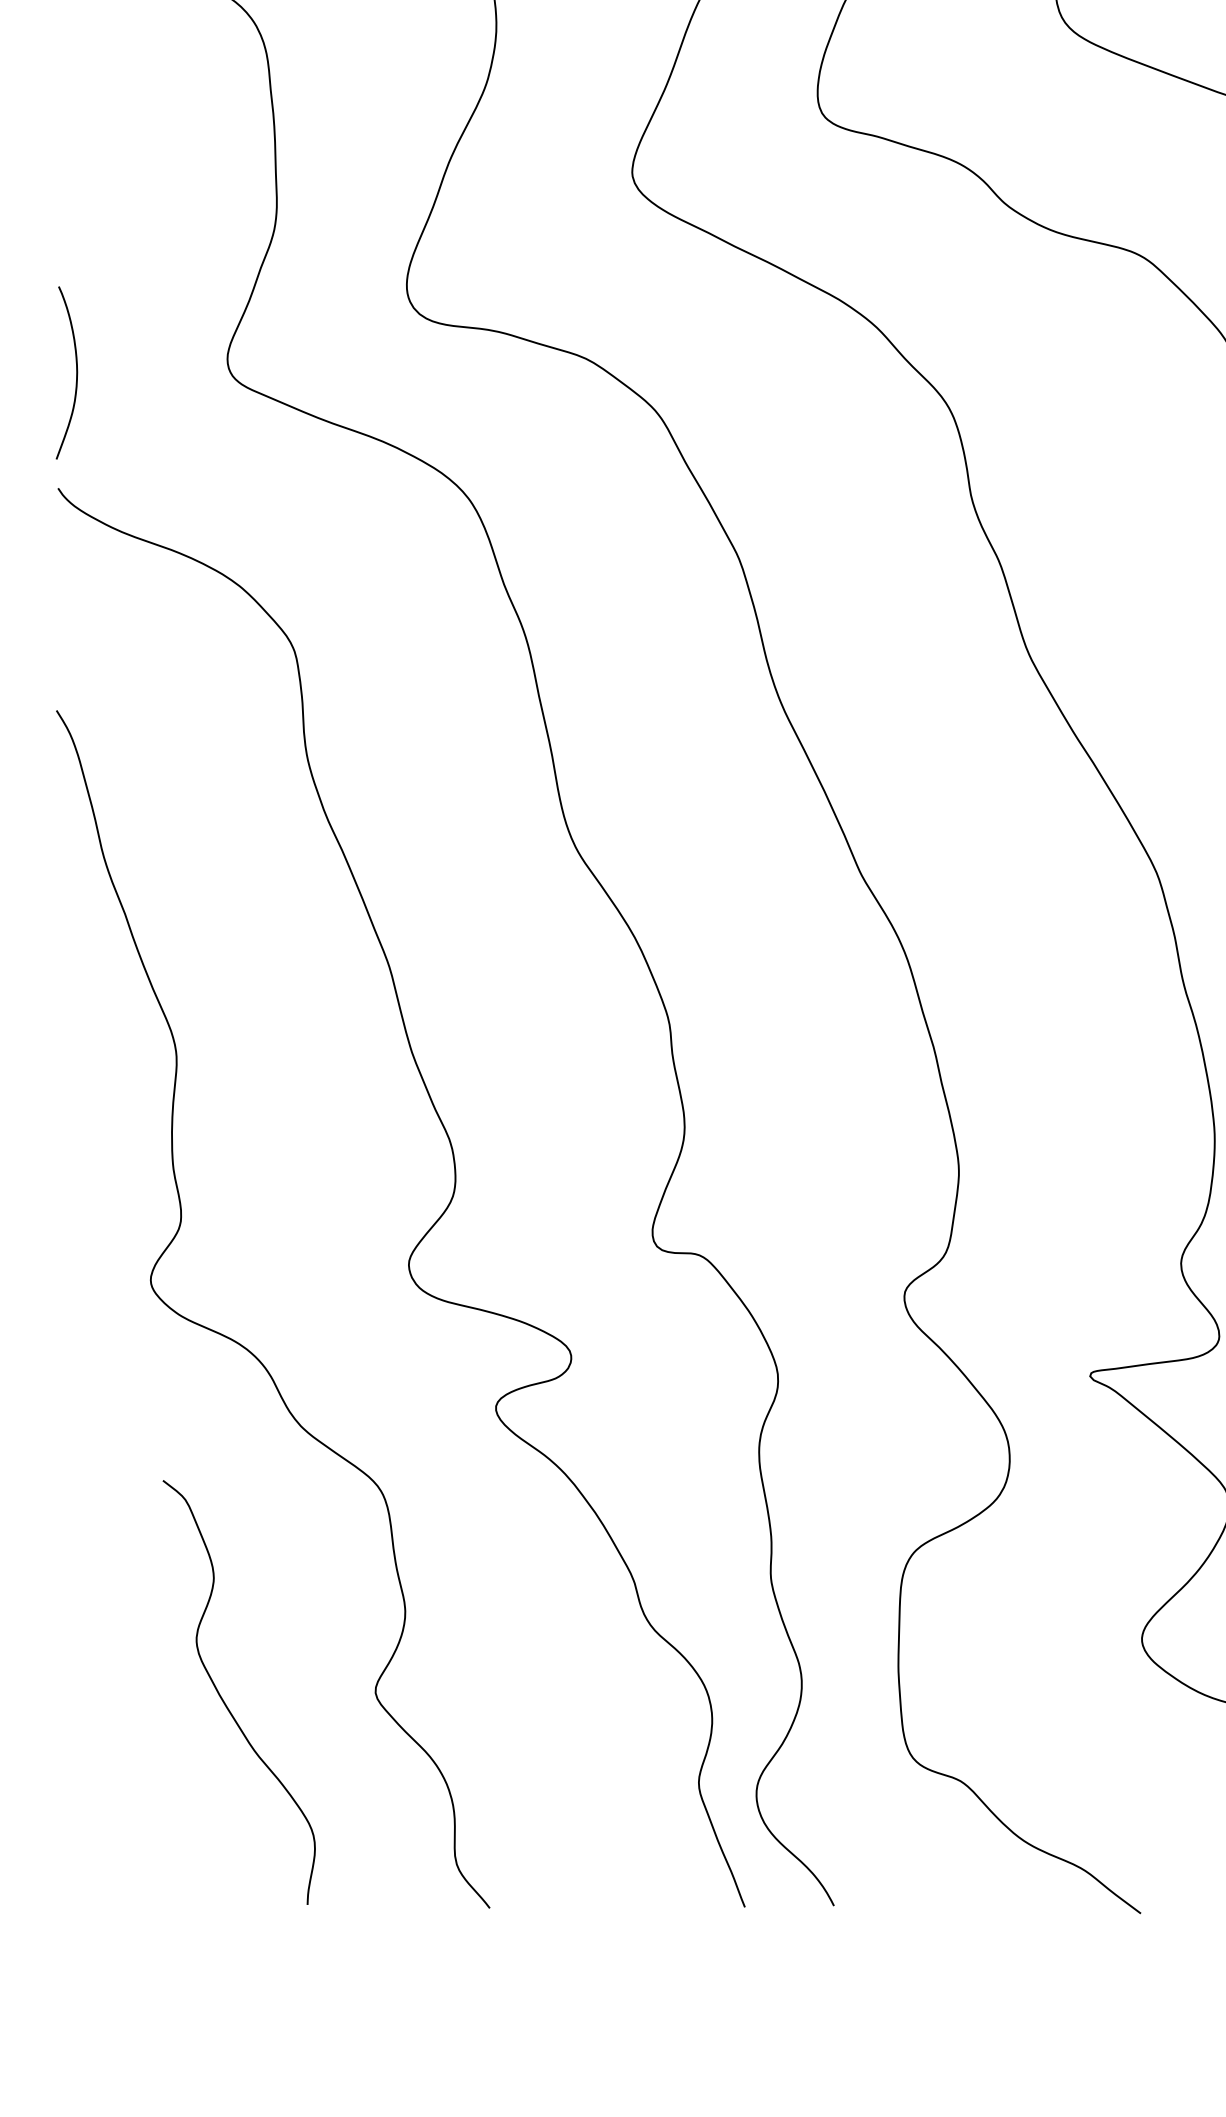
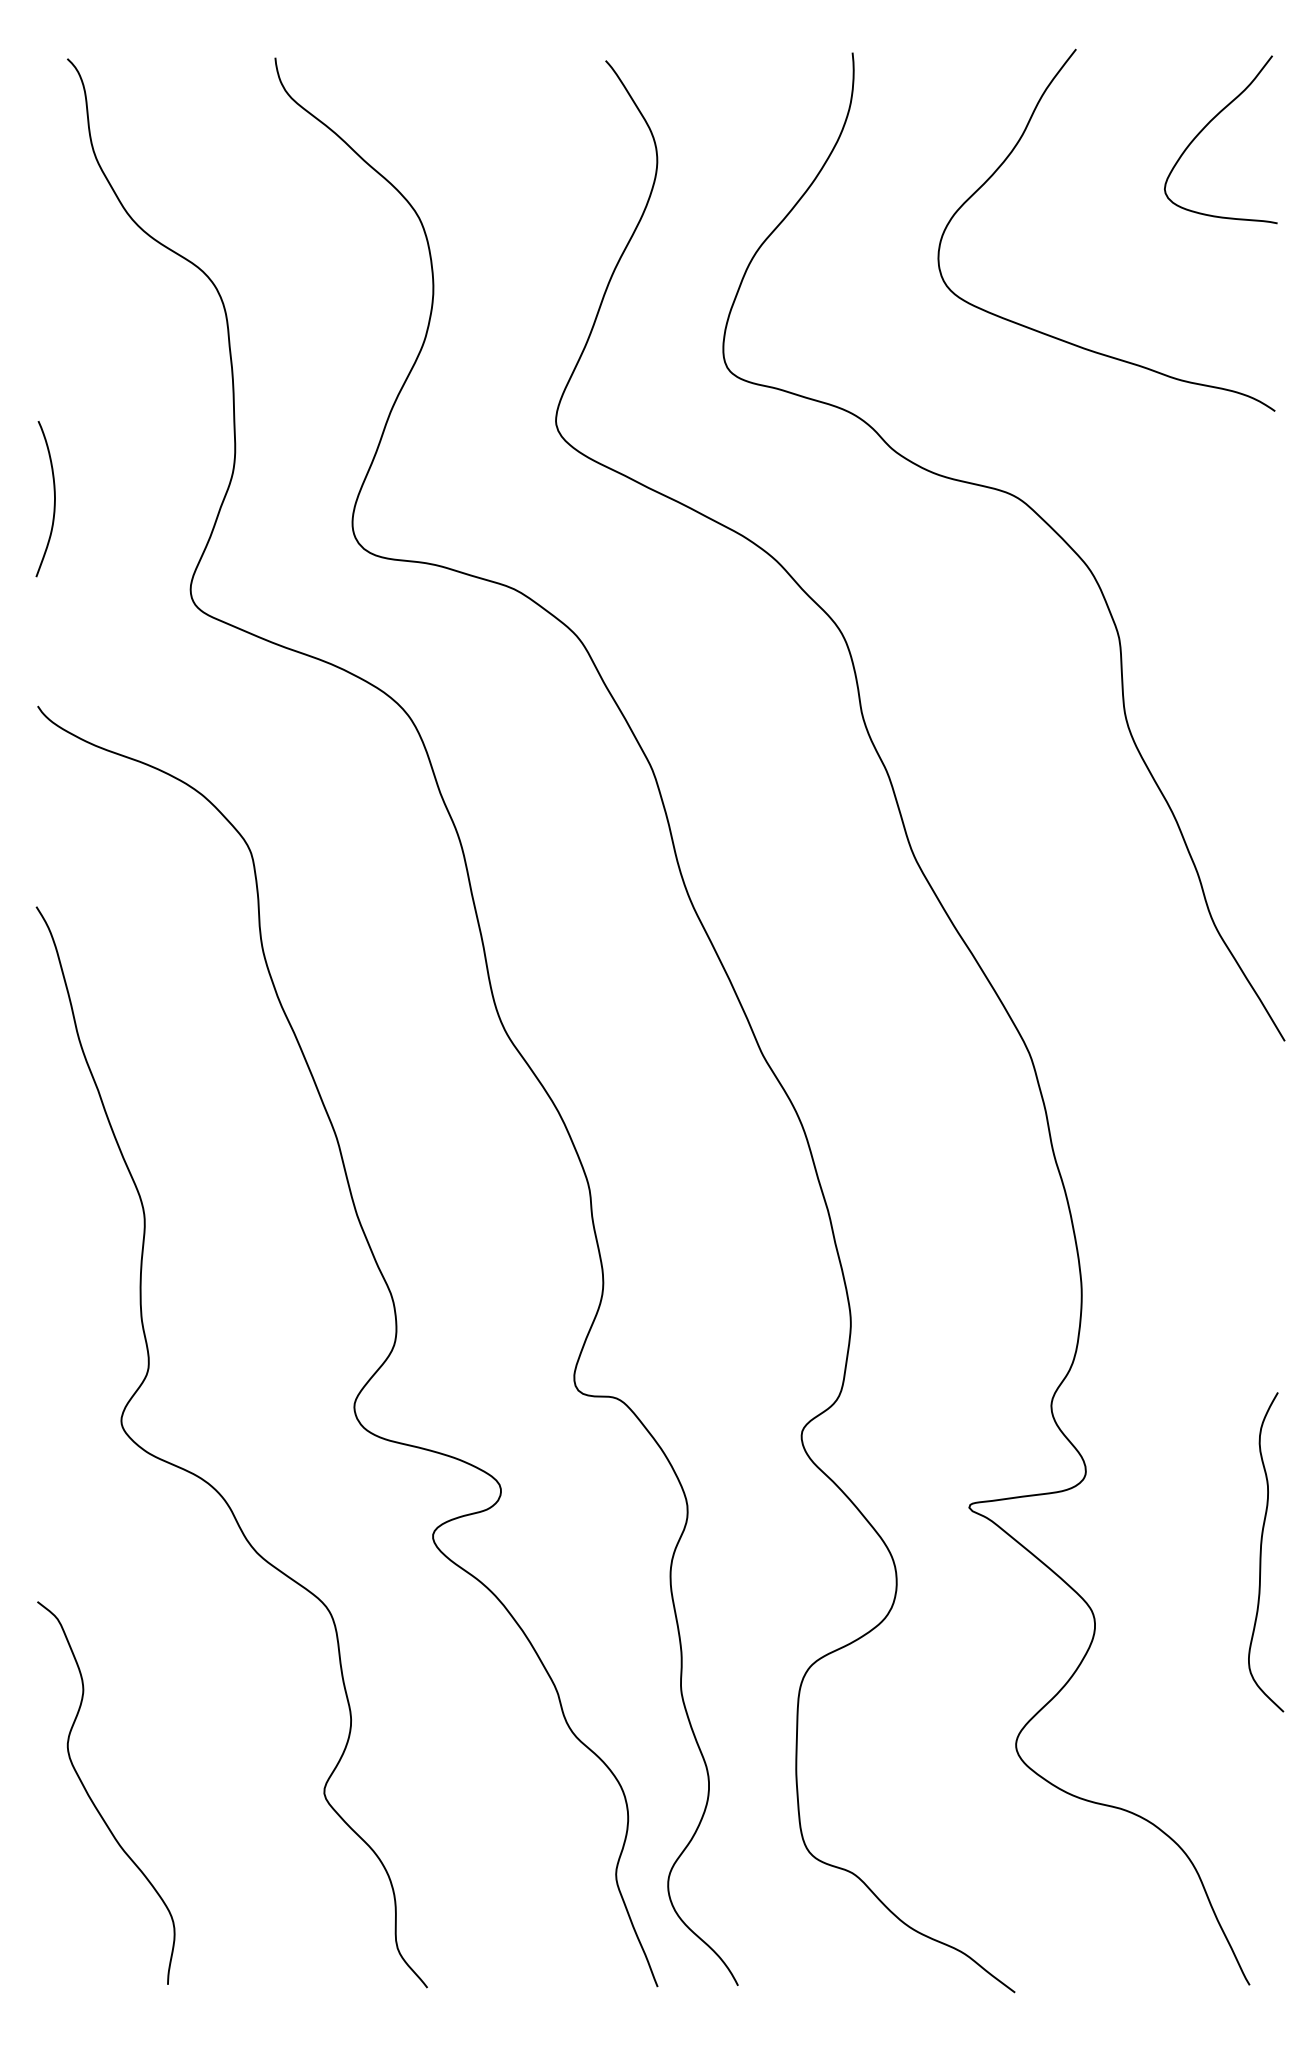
curve: (76, 373) -> (54, 499), moved
curve: (223, 1699) -> (92, 1799), moved

